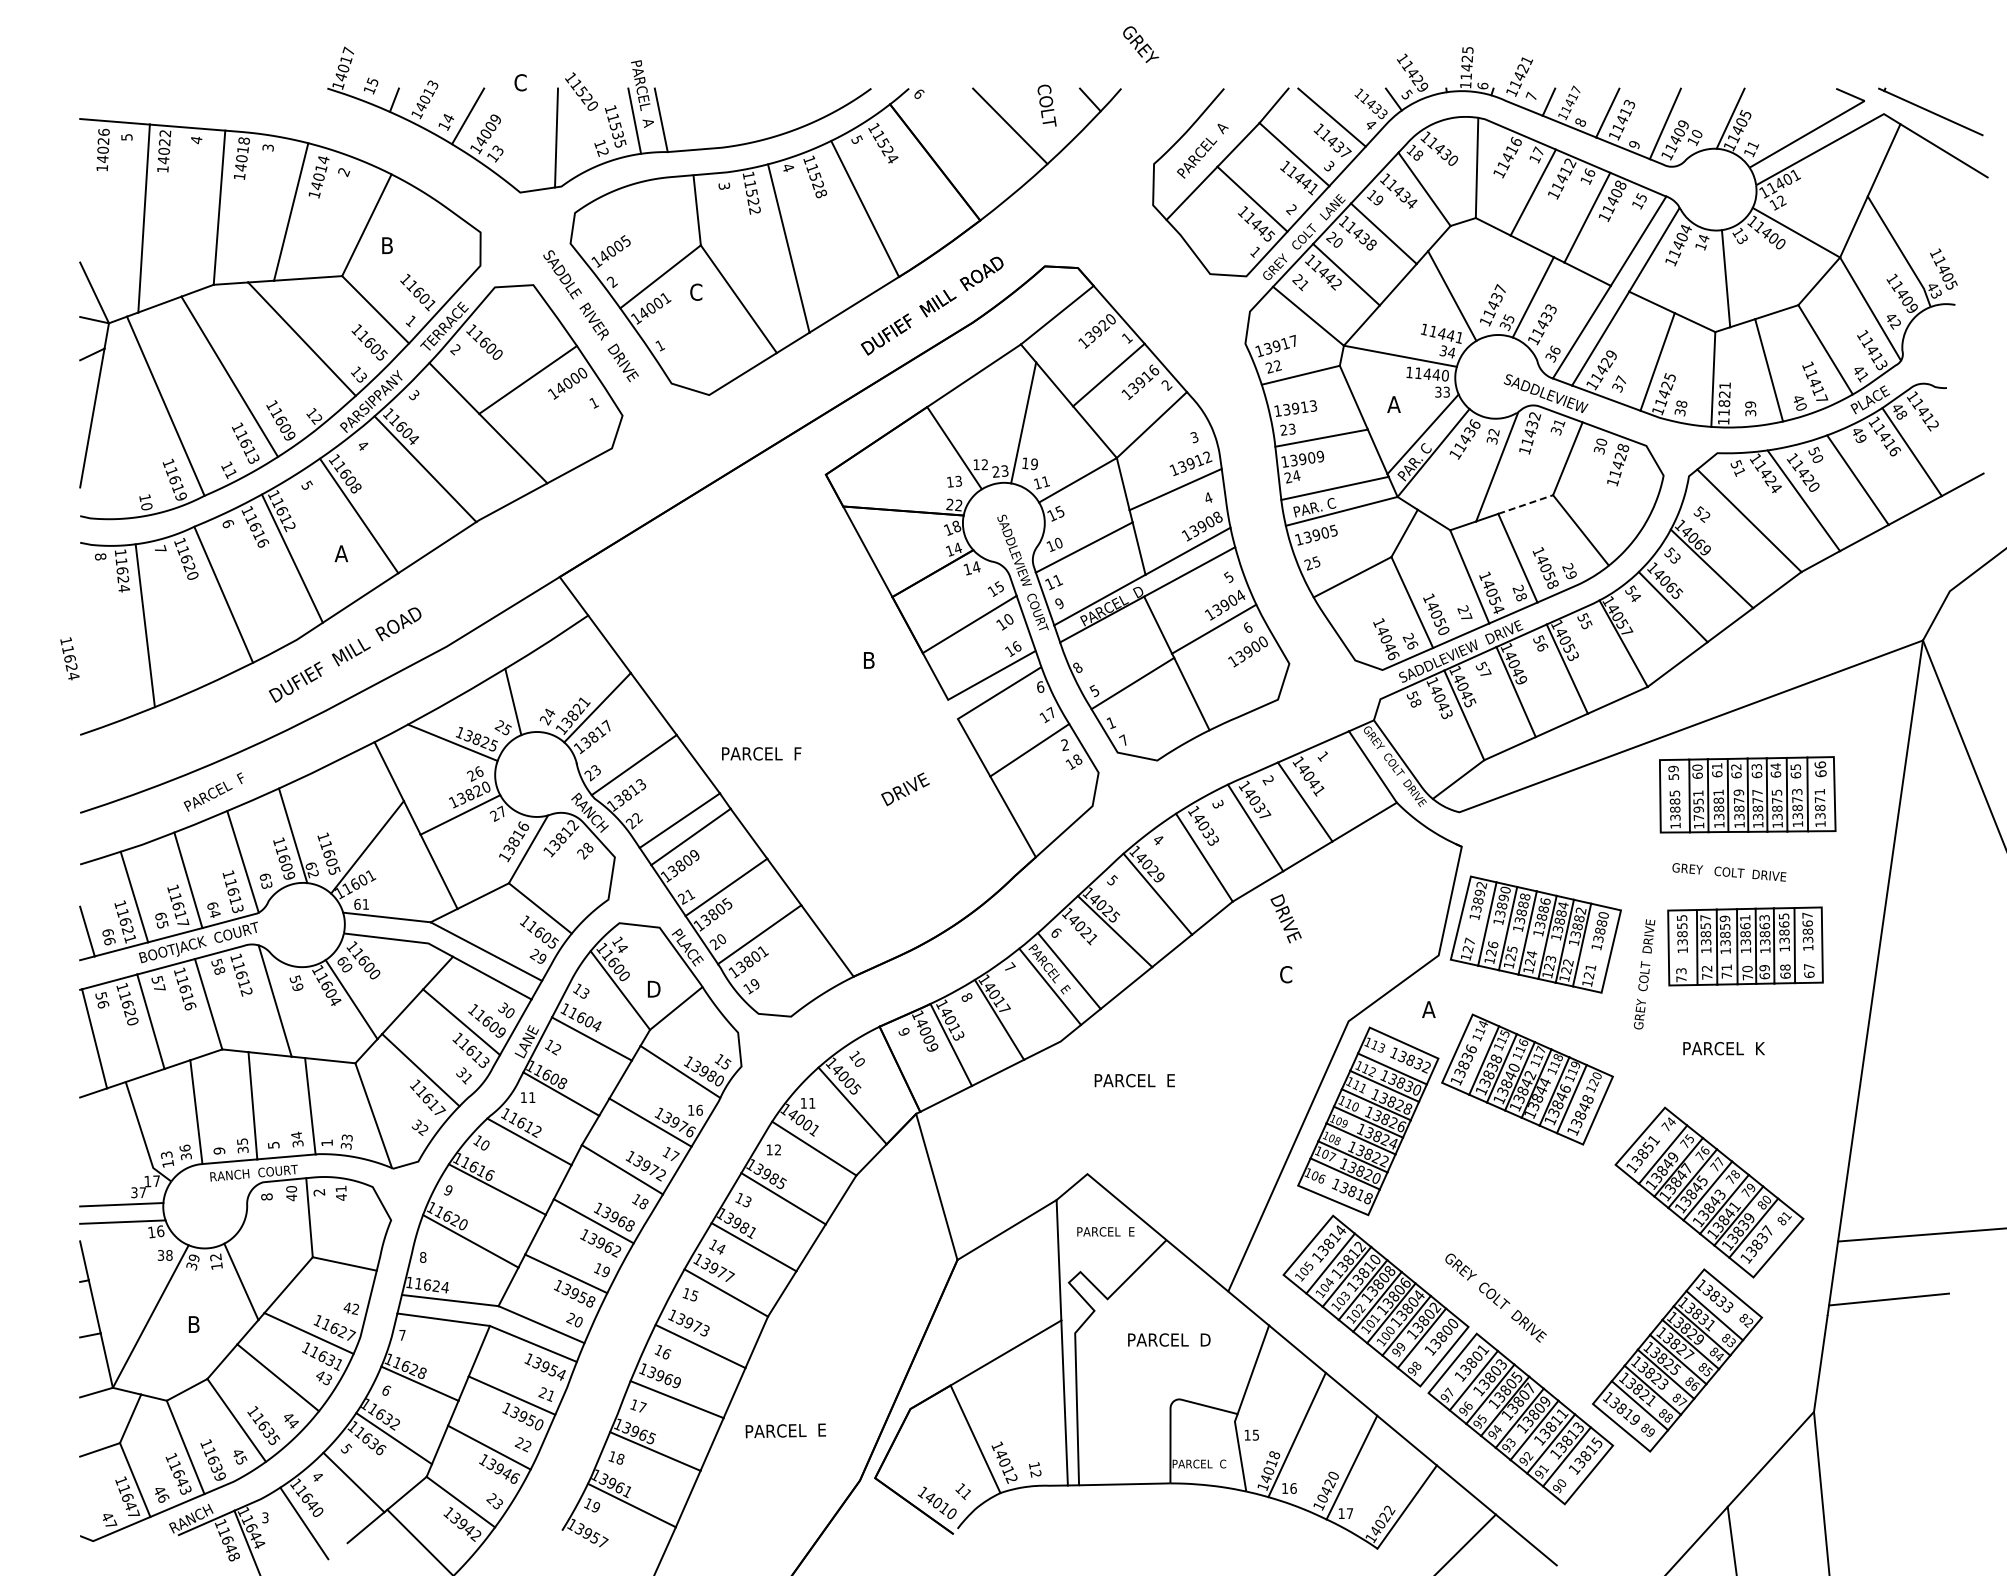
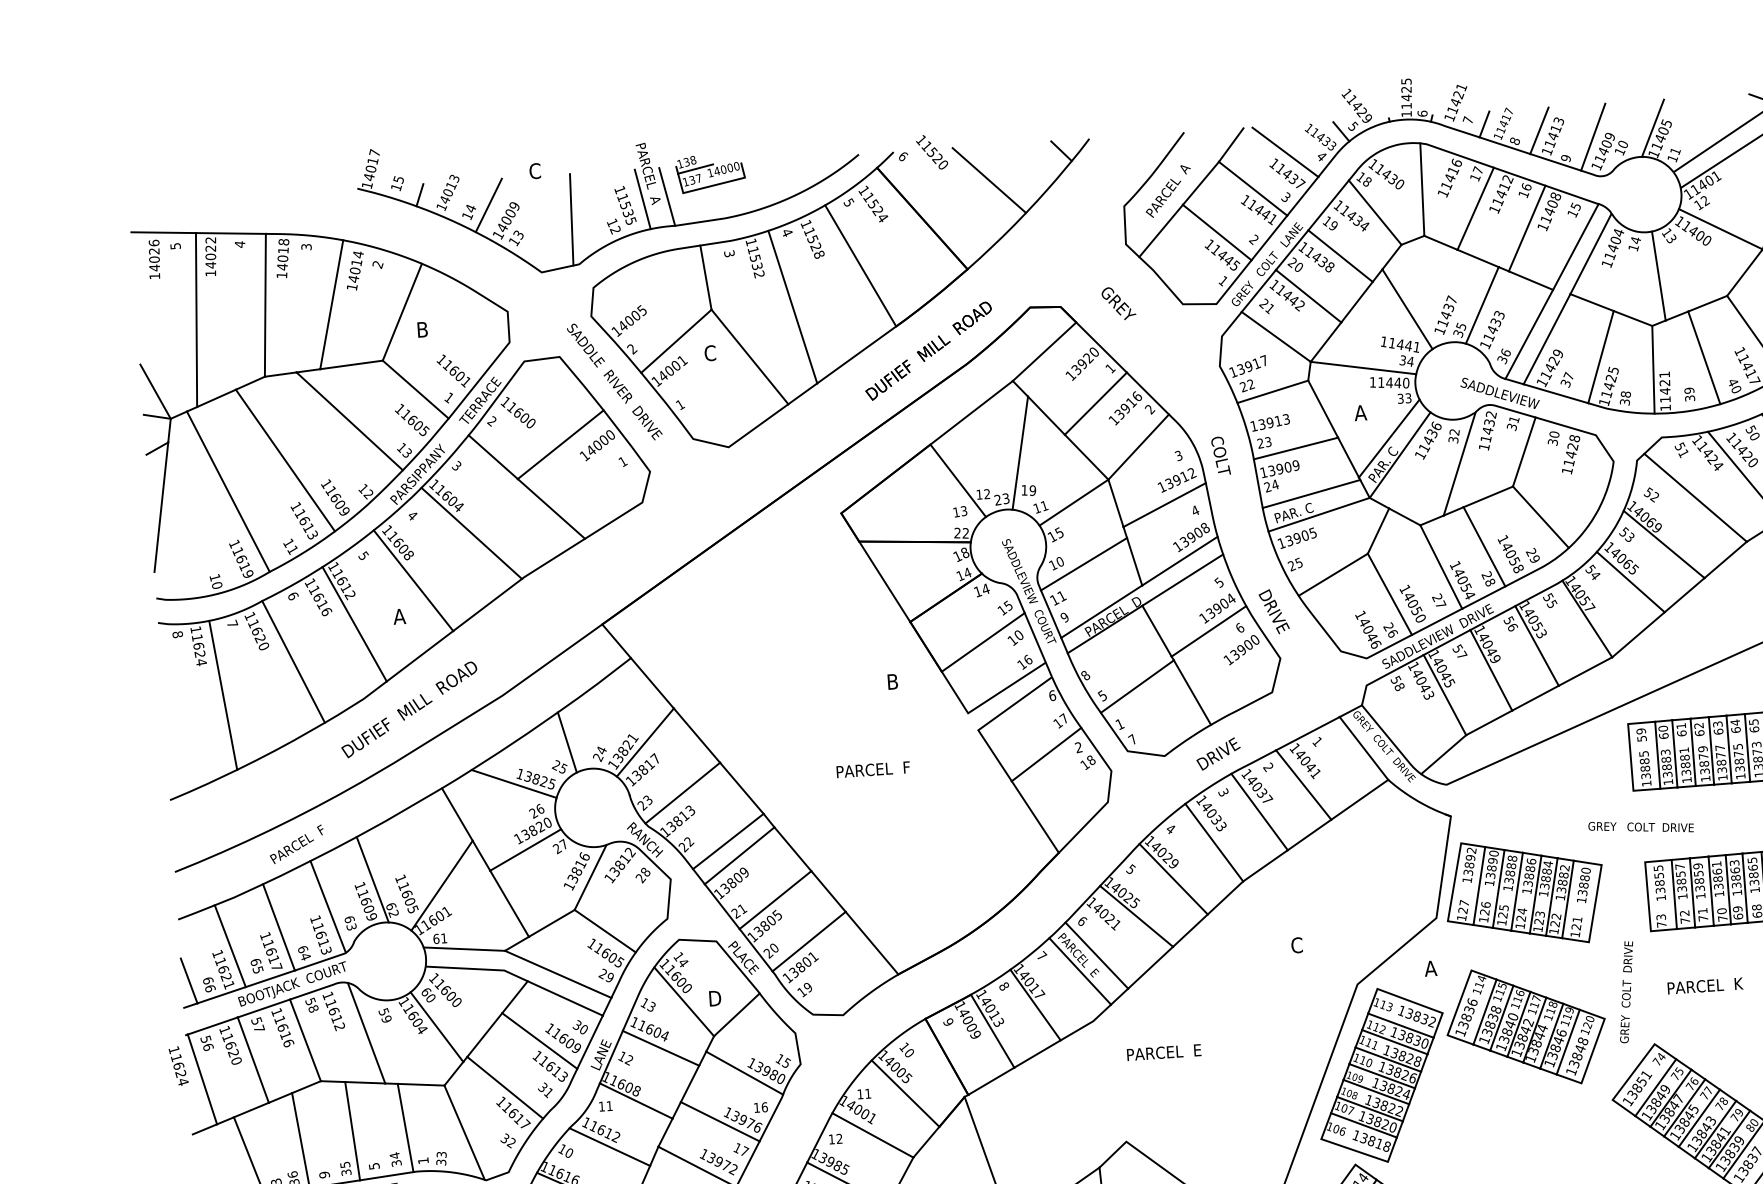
text: (1141, 44) -> (1119, 303), moved
text: (581, 91) -> (932, 152), moved
part: (709, 98) -> (710, 173), added
text: (1046, 105) -> (1220, 455), moved
text: (752, 201) -> (756, 266), 11522 -> 11532
text: (1724, 403) -> (1665, 391), 11821 -> 11421
line: (1525, 504) -> (1488, 496), dashed -> solid
text: (69, 658) -> (178, 1065), moved
text: (761, 753) -> (873, 769), moved
text: (905, 789) -> (1218, 754), moved
text: (1698, 805) -> (1666, 763), 17951 -> 13883
text: (1729, 872) -> (1641, 827), moved
text: (1285, 918) -> (1273, 611), moved
text: (1644, 974) -> (1626, 992), moved

